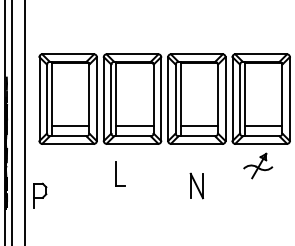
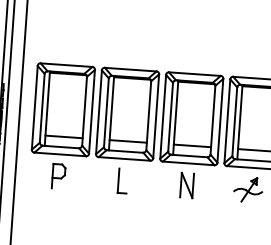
part: (120, 173) -> (122, 180), moved
part: (196, 185) -> (186, 184), moved
part: (40, 195) -> (59, 176), moved

